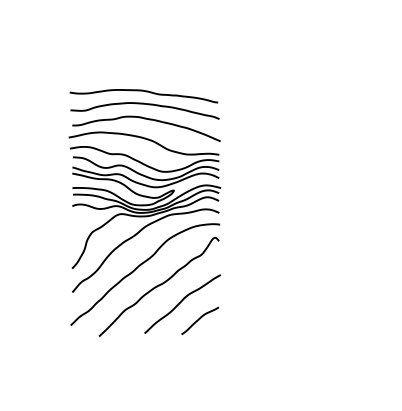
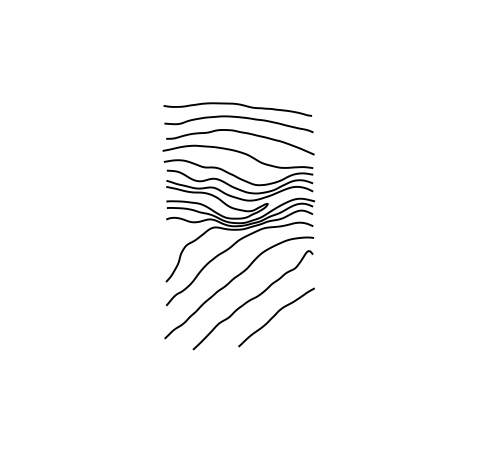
curve: (199, 320) -> (293, 333), removed

